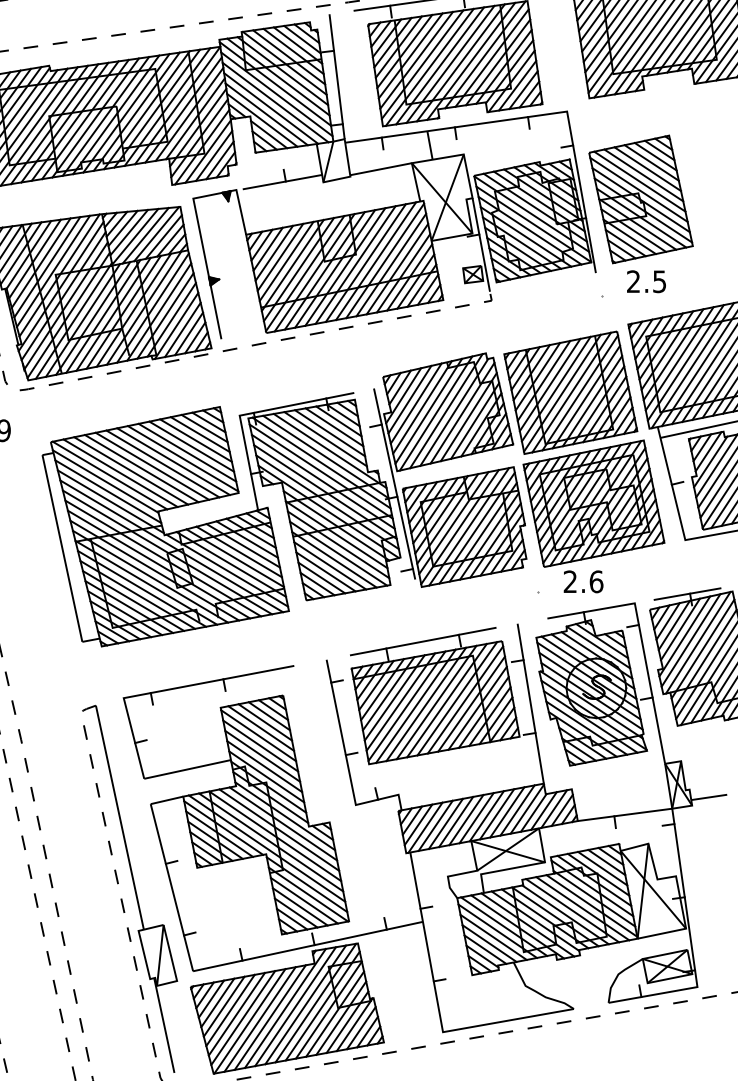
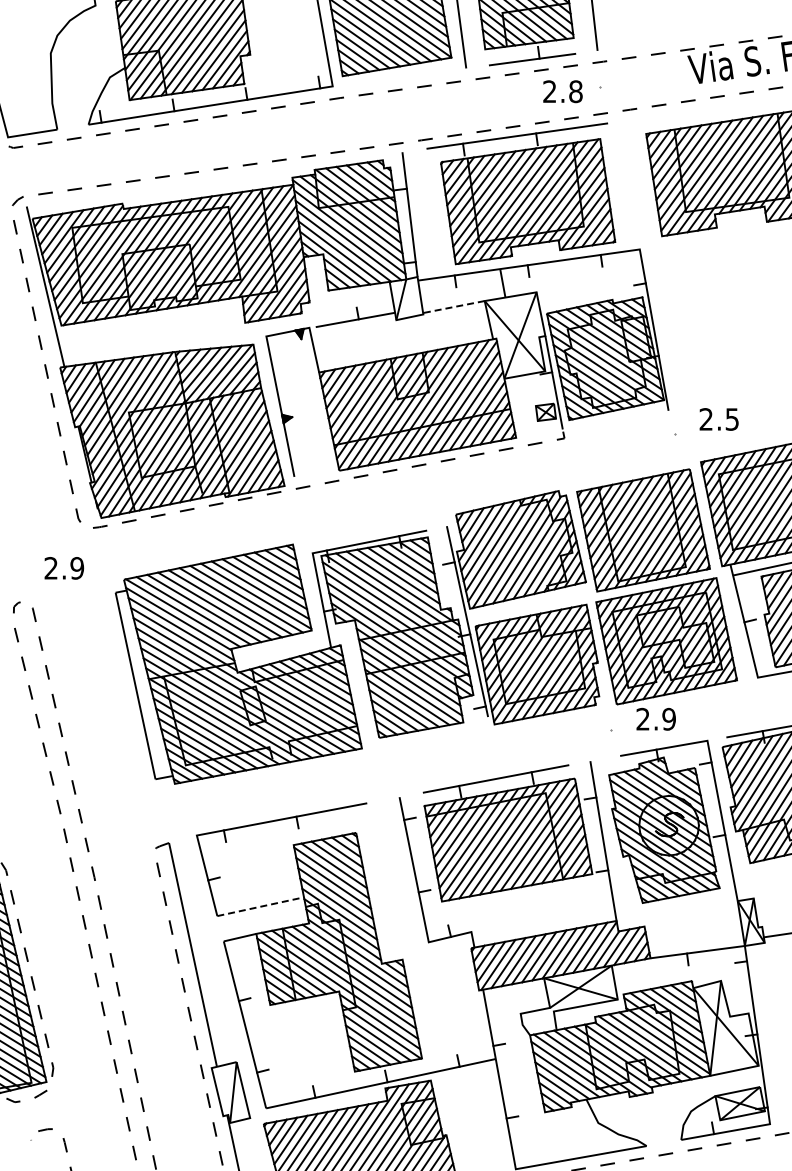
line: (380, 169) -> (453, 307), solid -> dashed
part: (640, 198) -> (713, 336), removed
text: (596, 581) -> (669, 718), 2.6 -> 2.9
line: (188, 769) -> (261, 906), solid -> dashed

